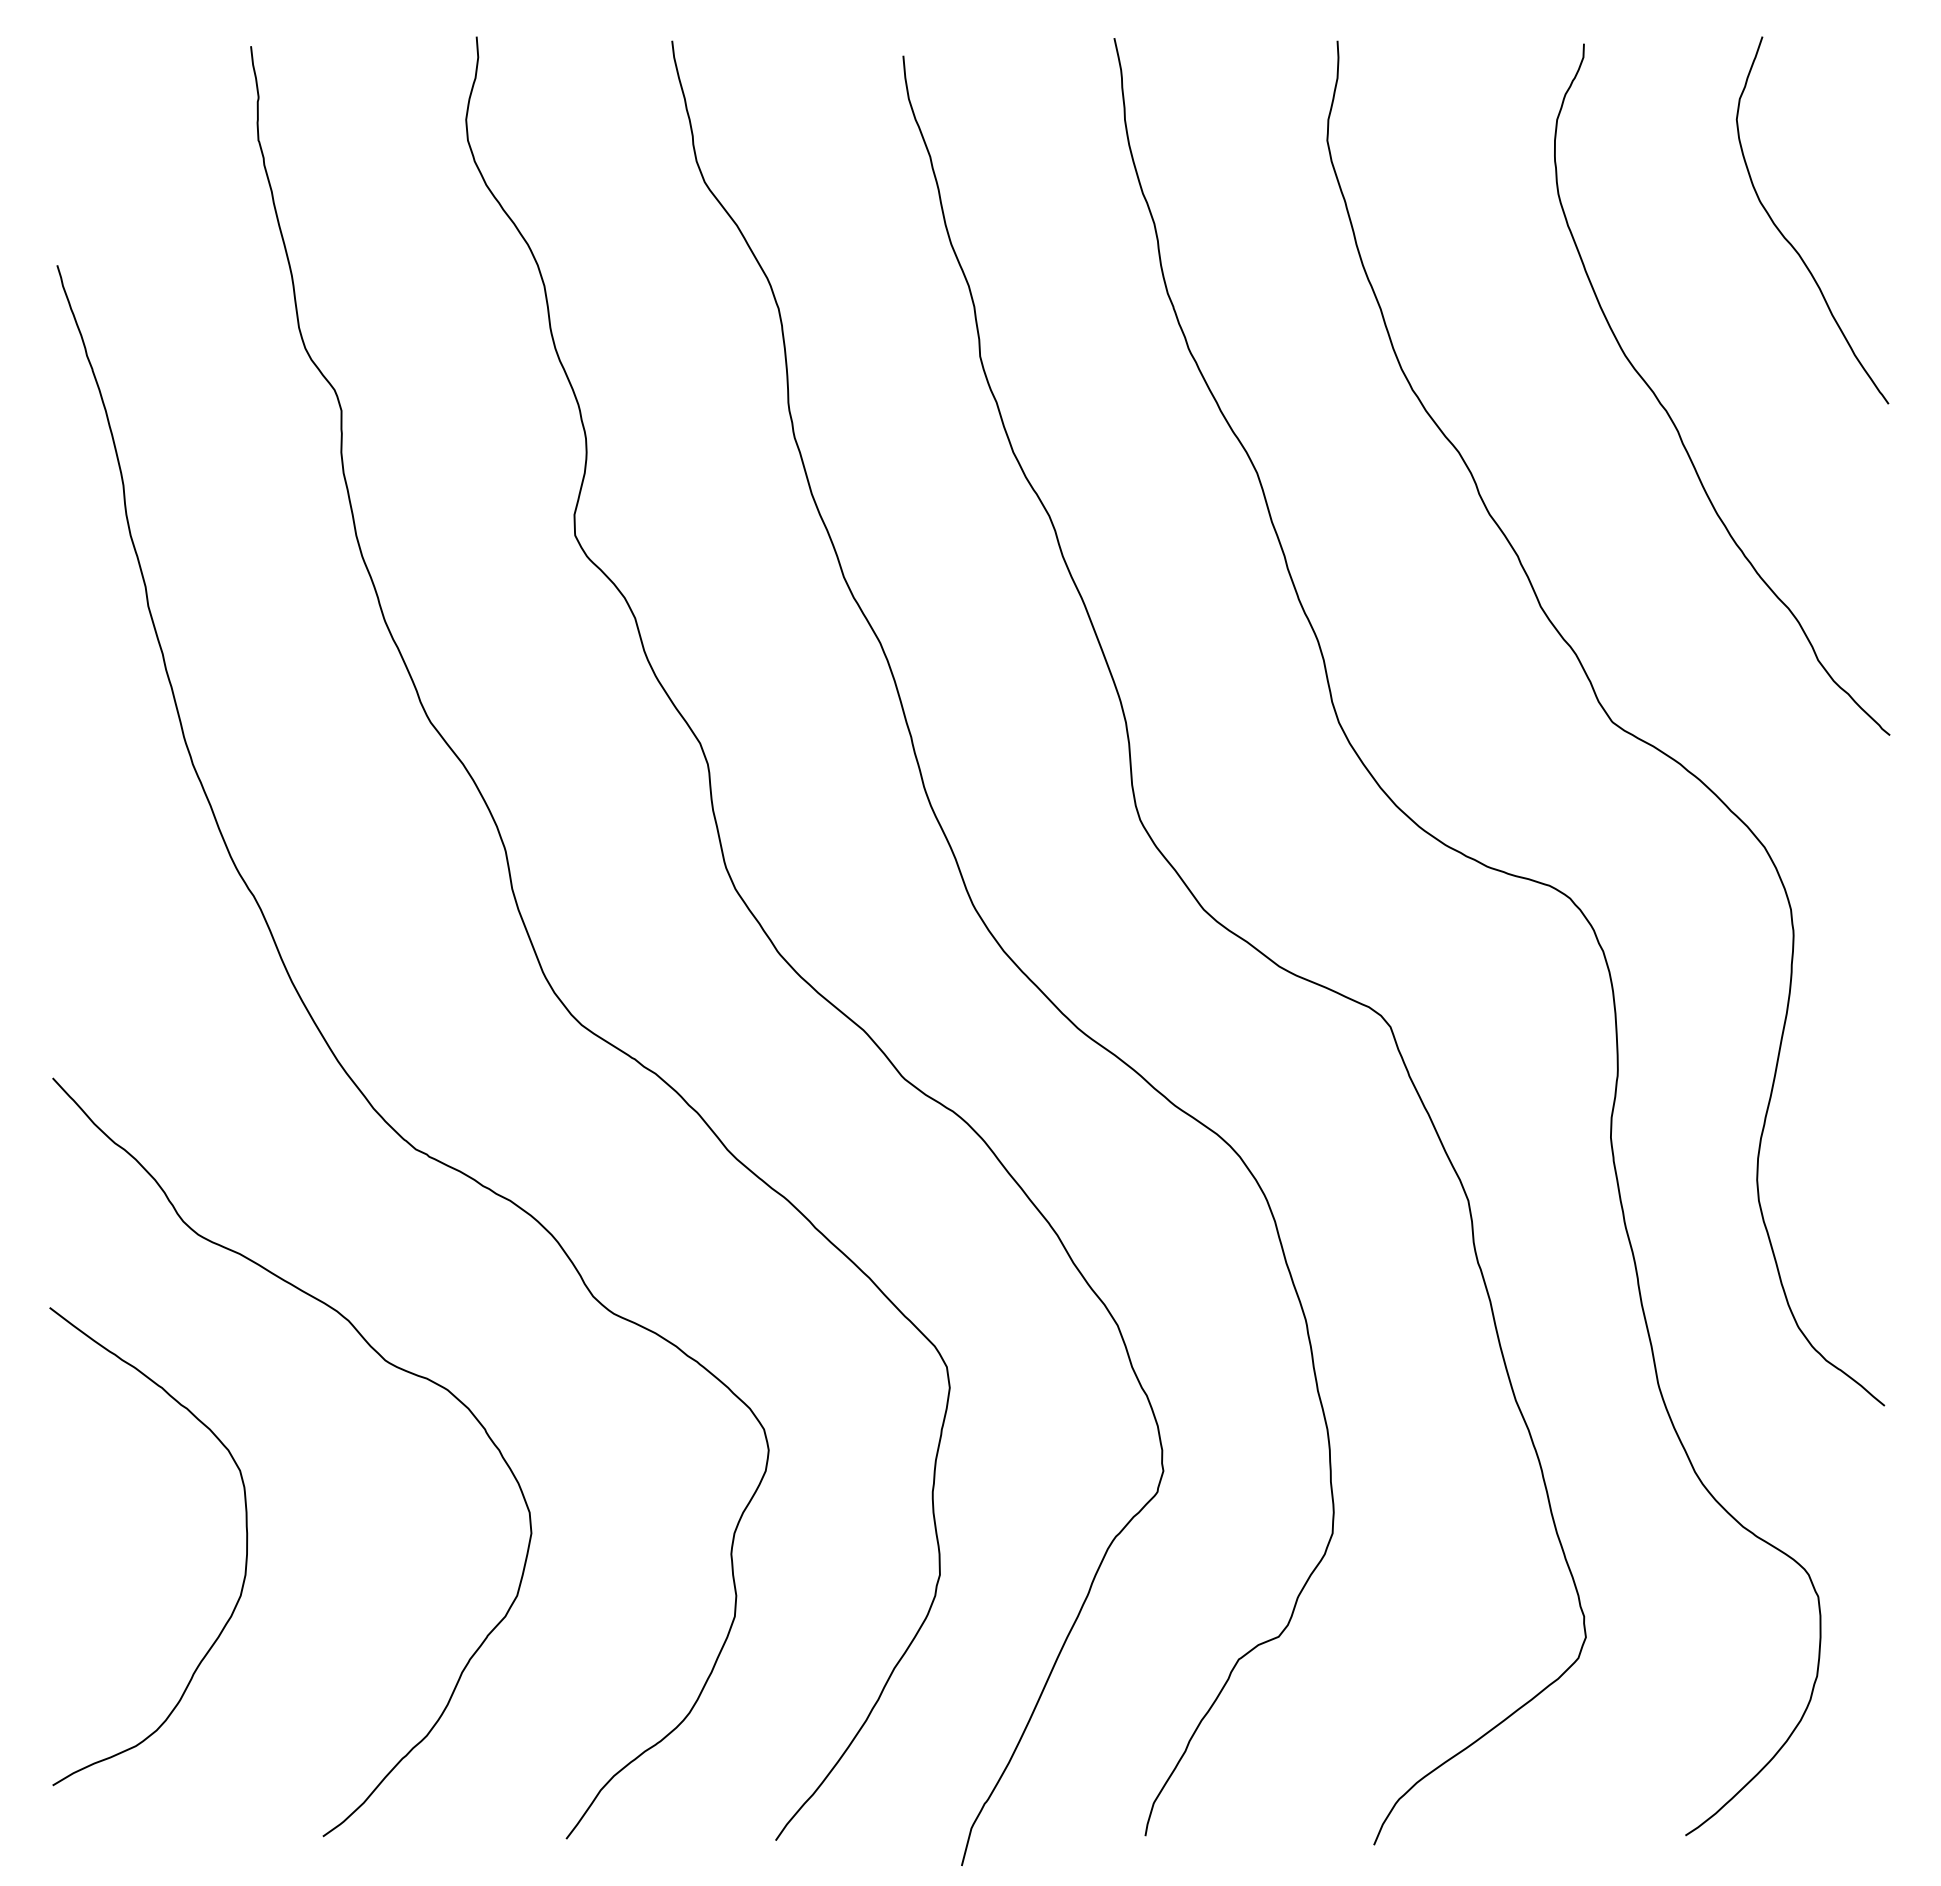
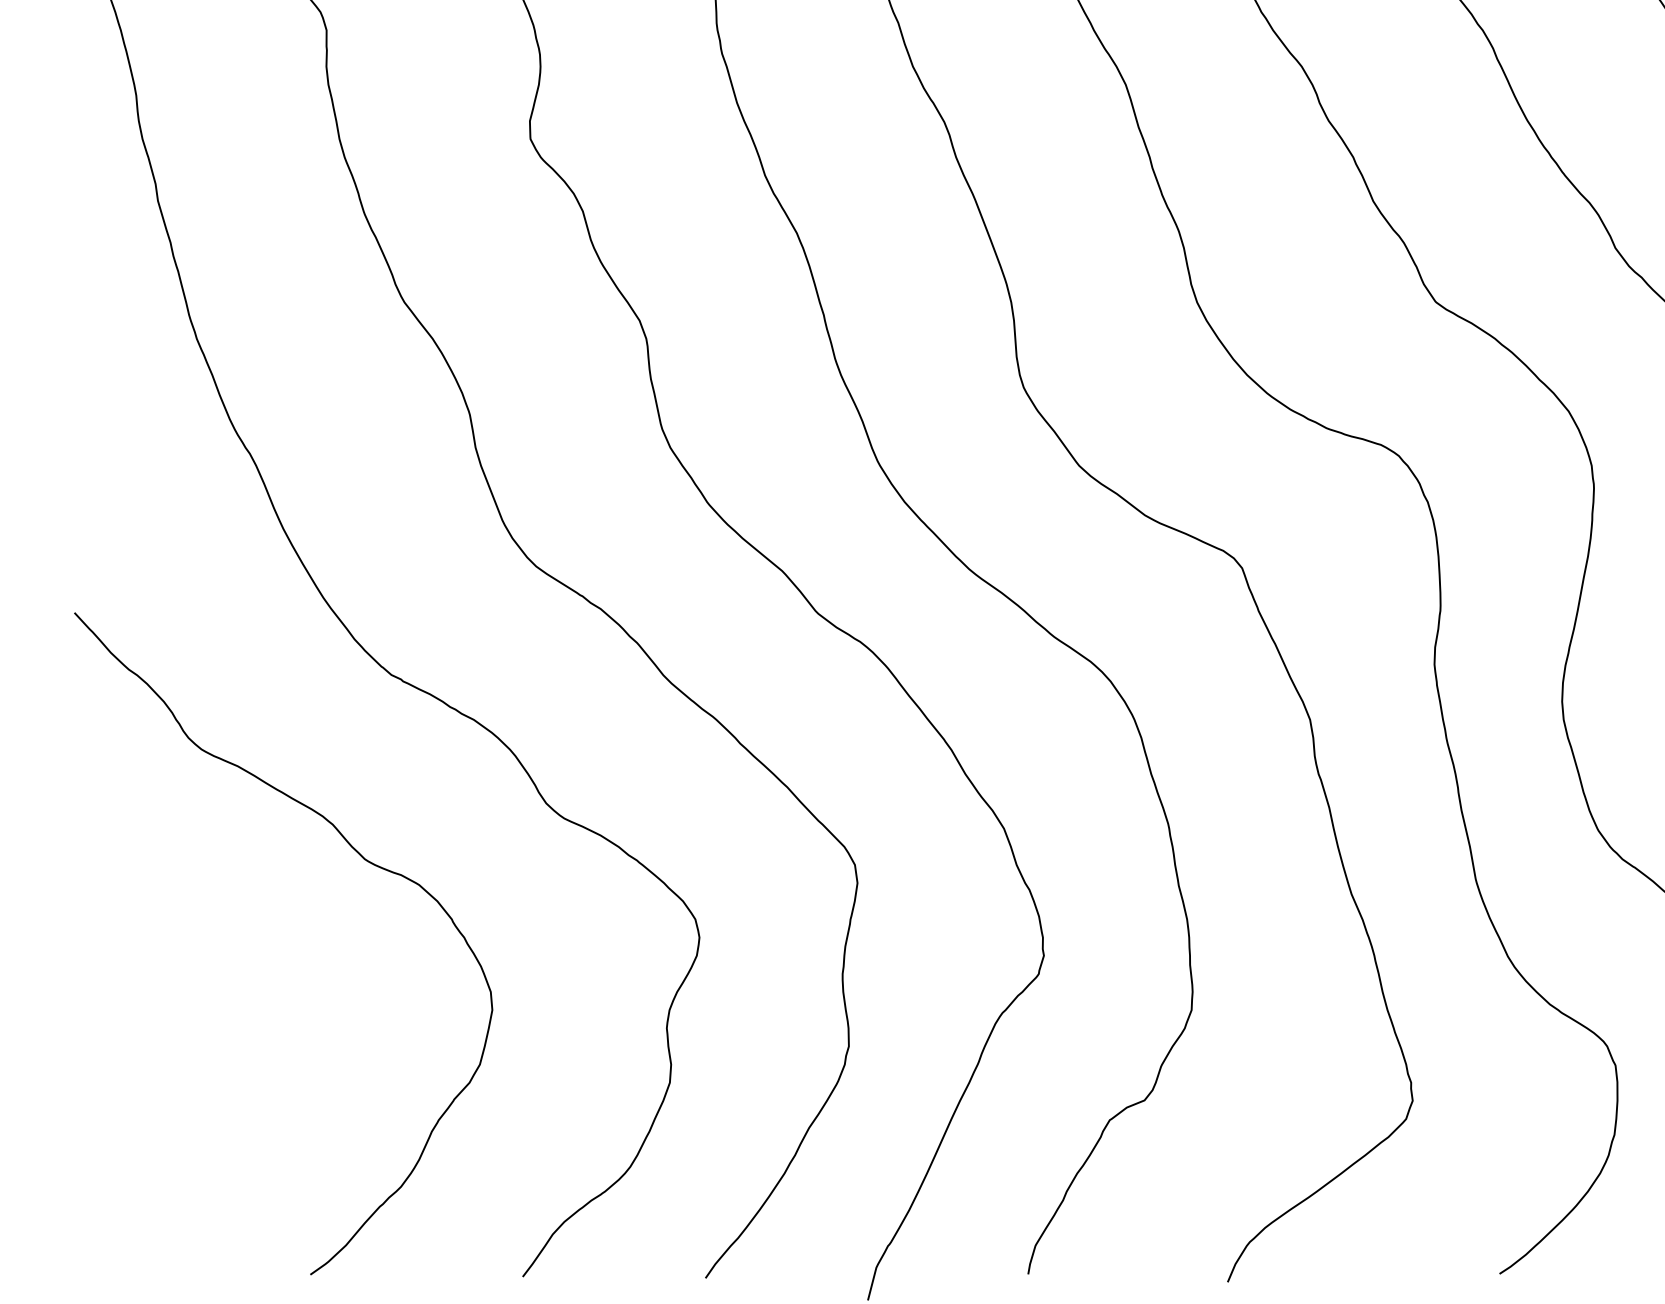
curve: (245, 1557) -> (242, 1031), removed

